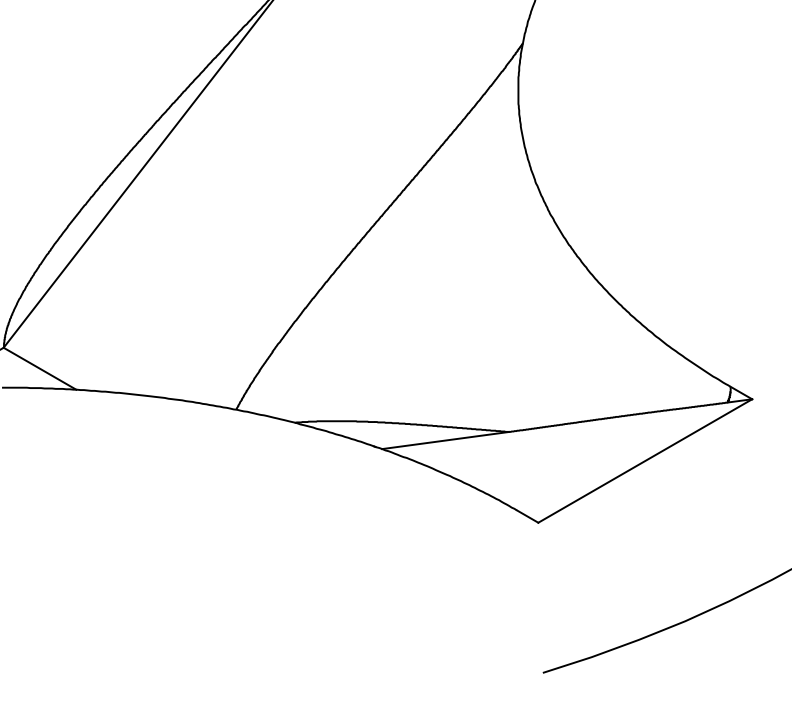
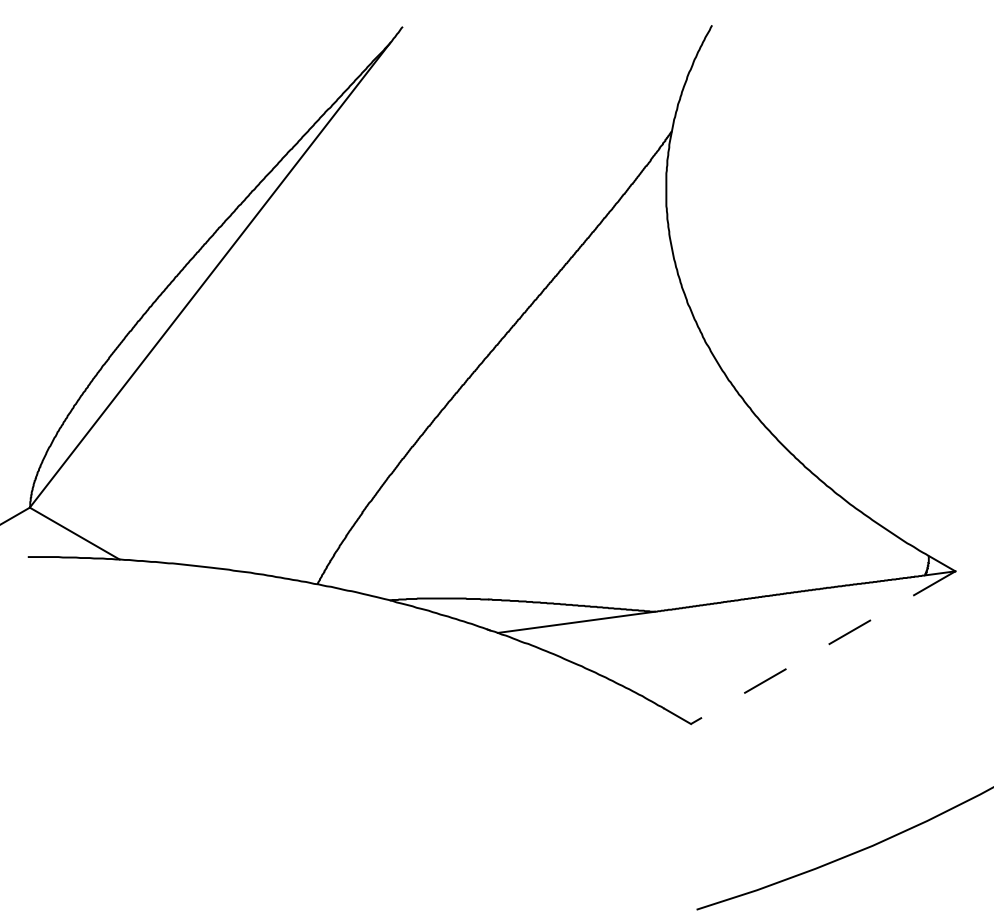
line: (645, 460) -> (823, 647), solid -> dashed

